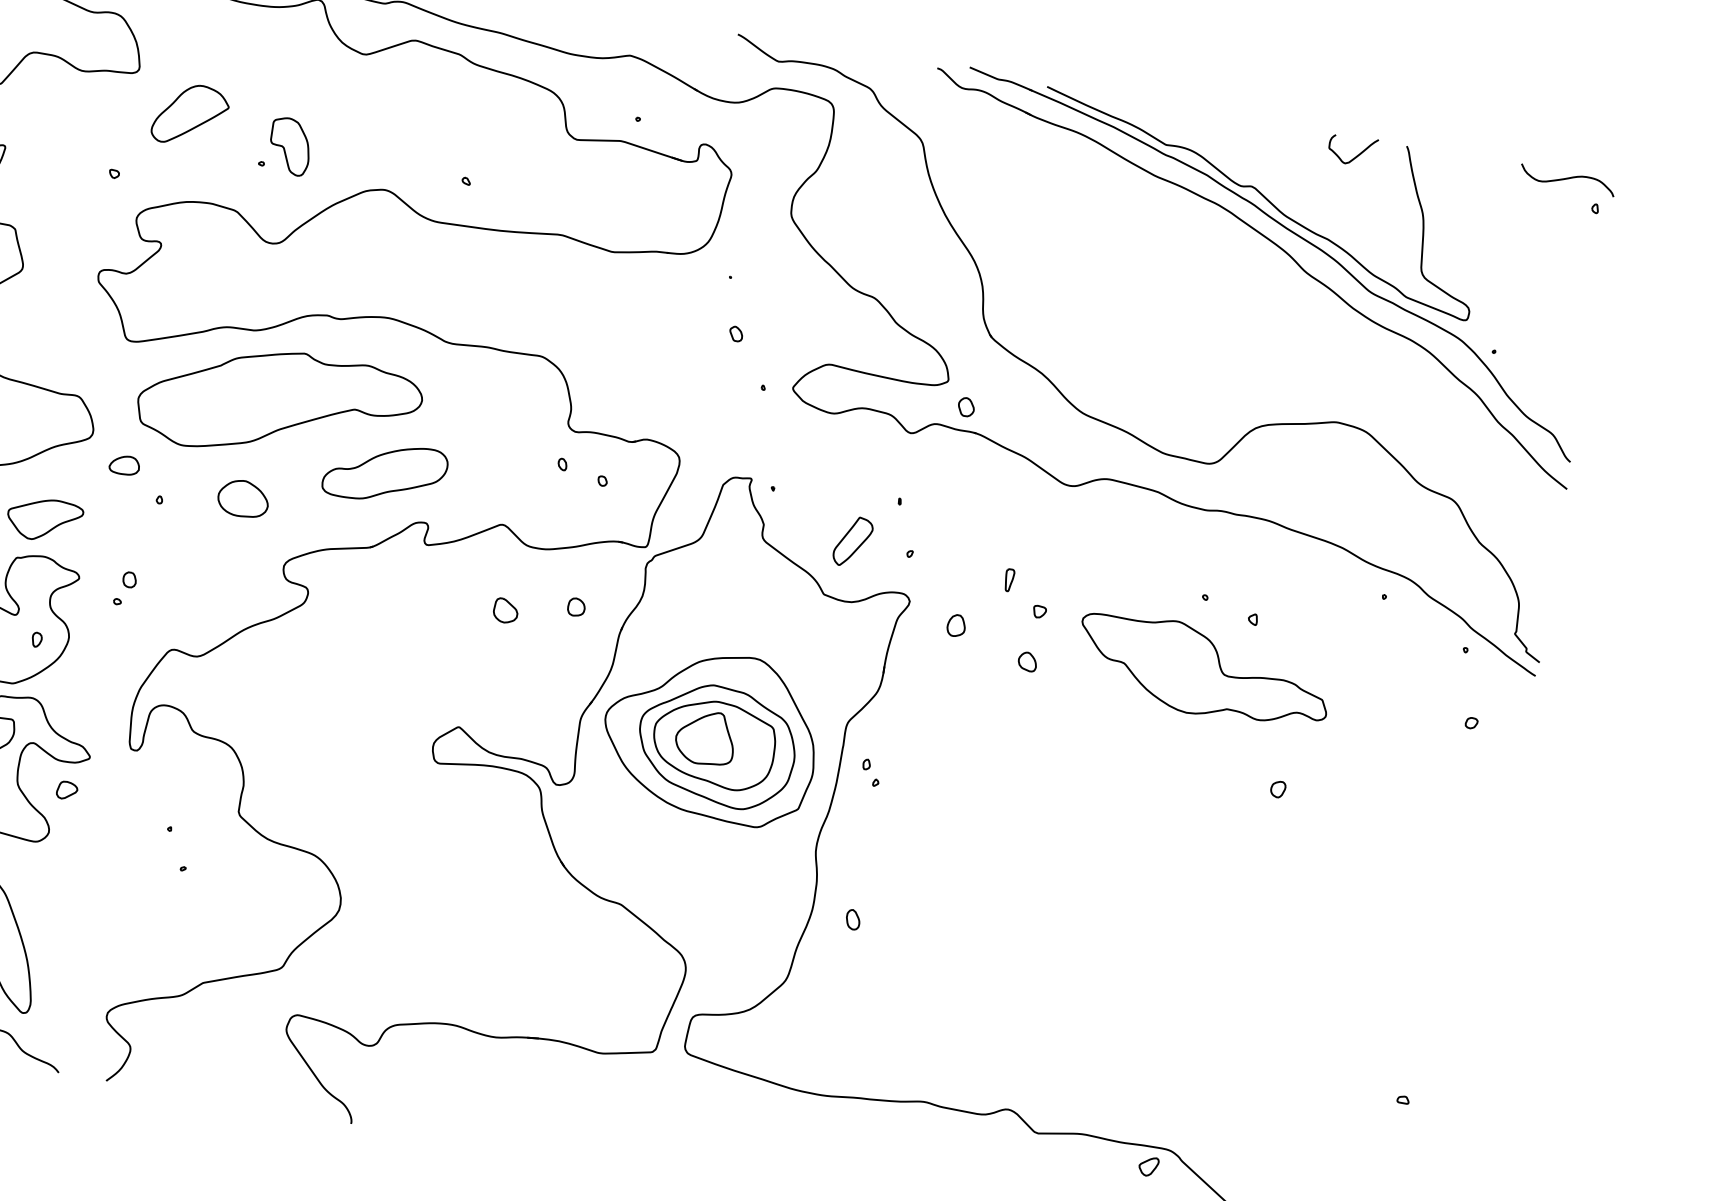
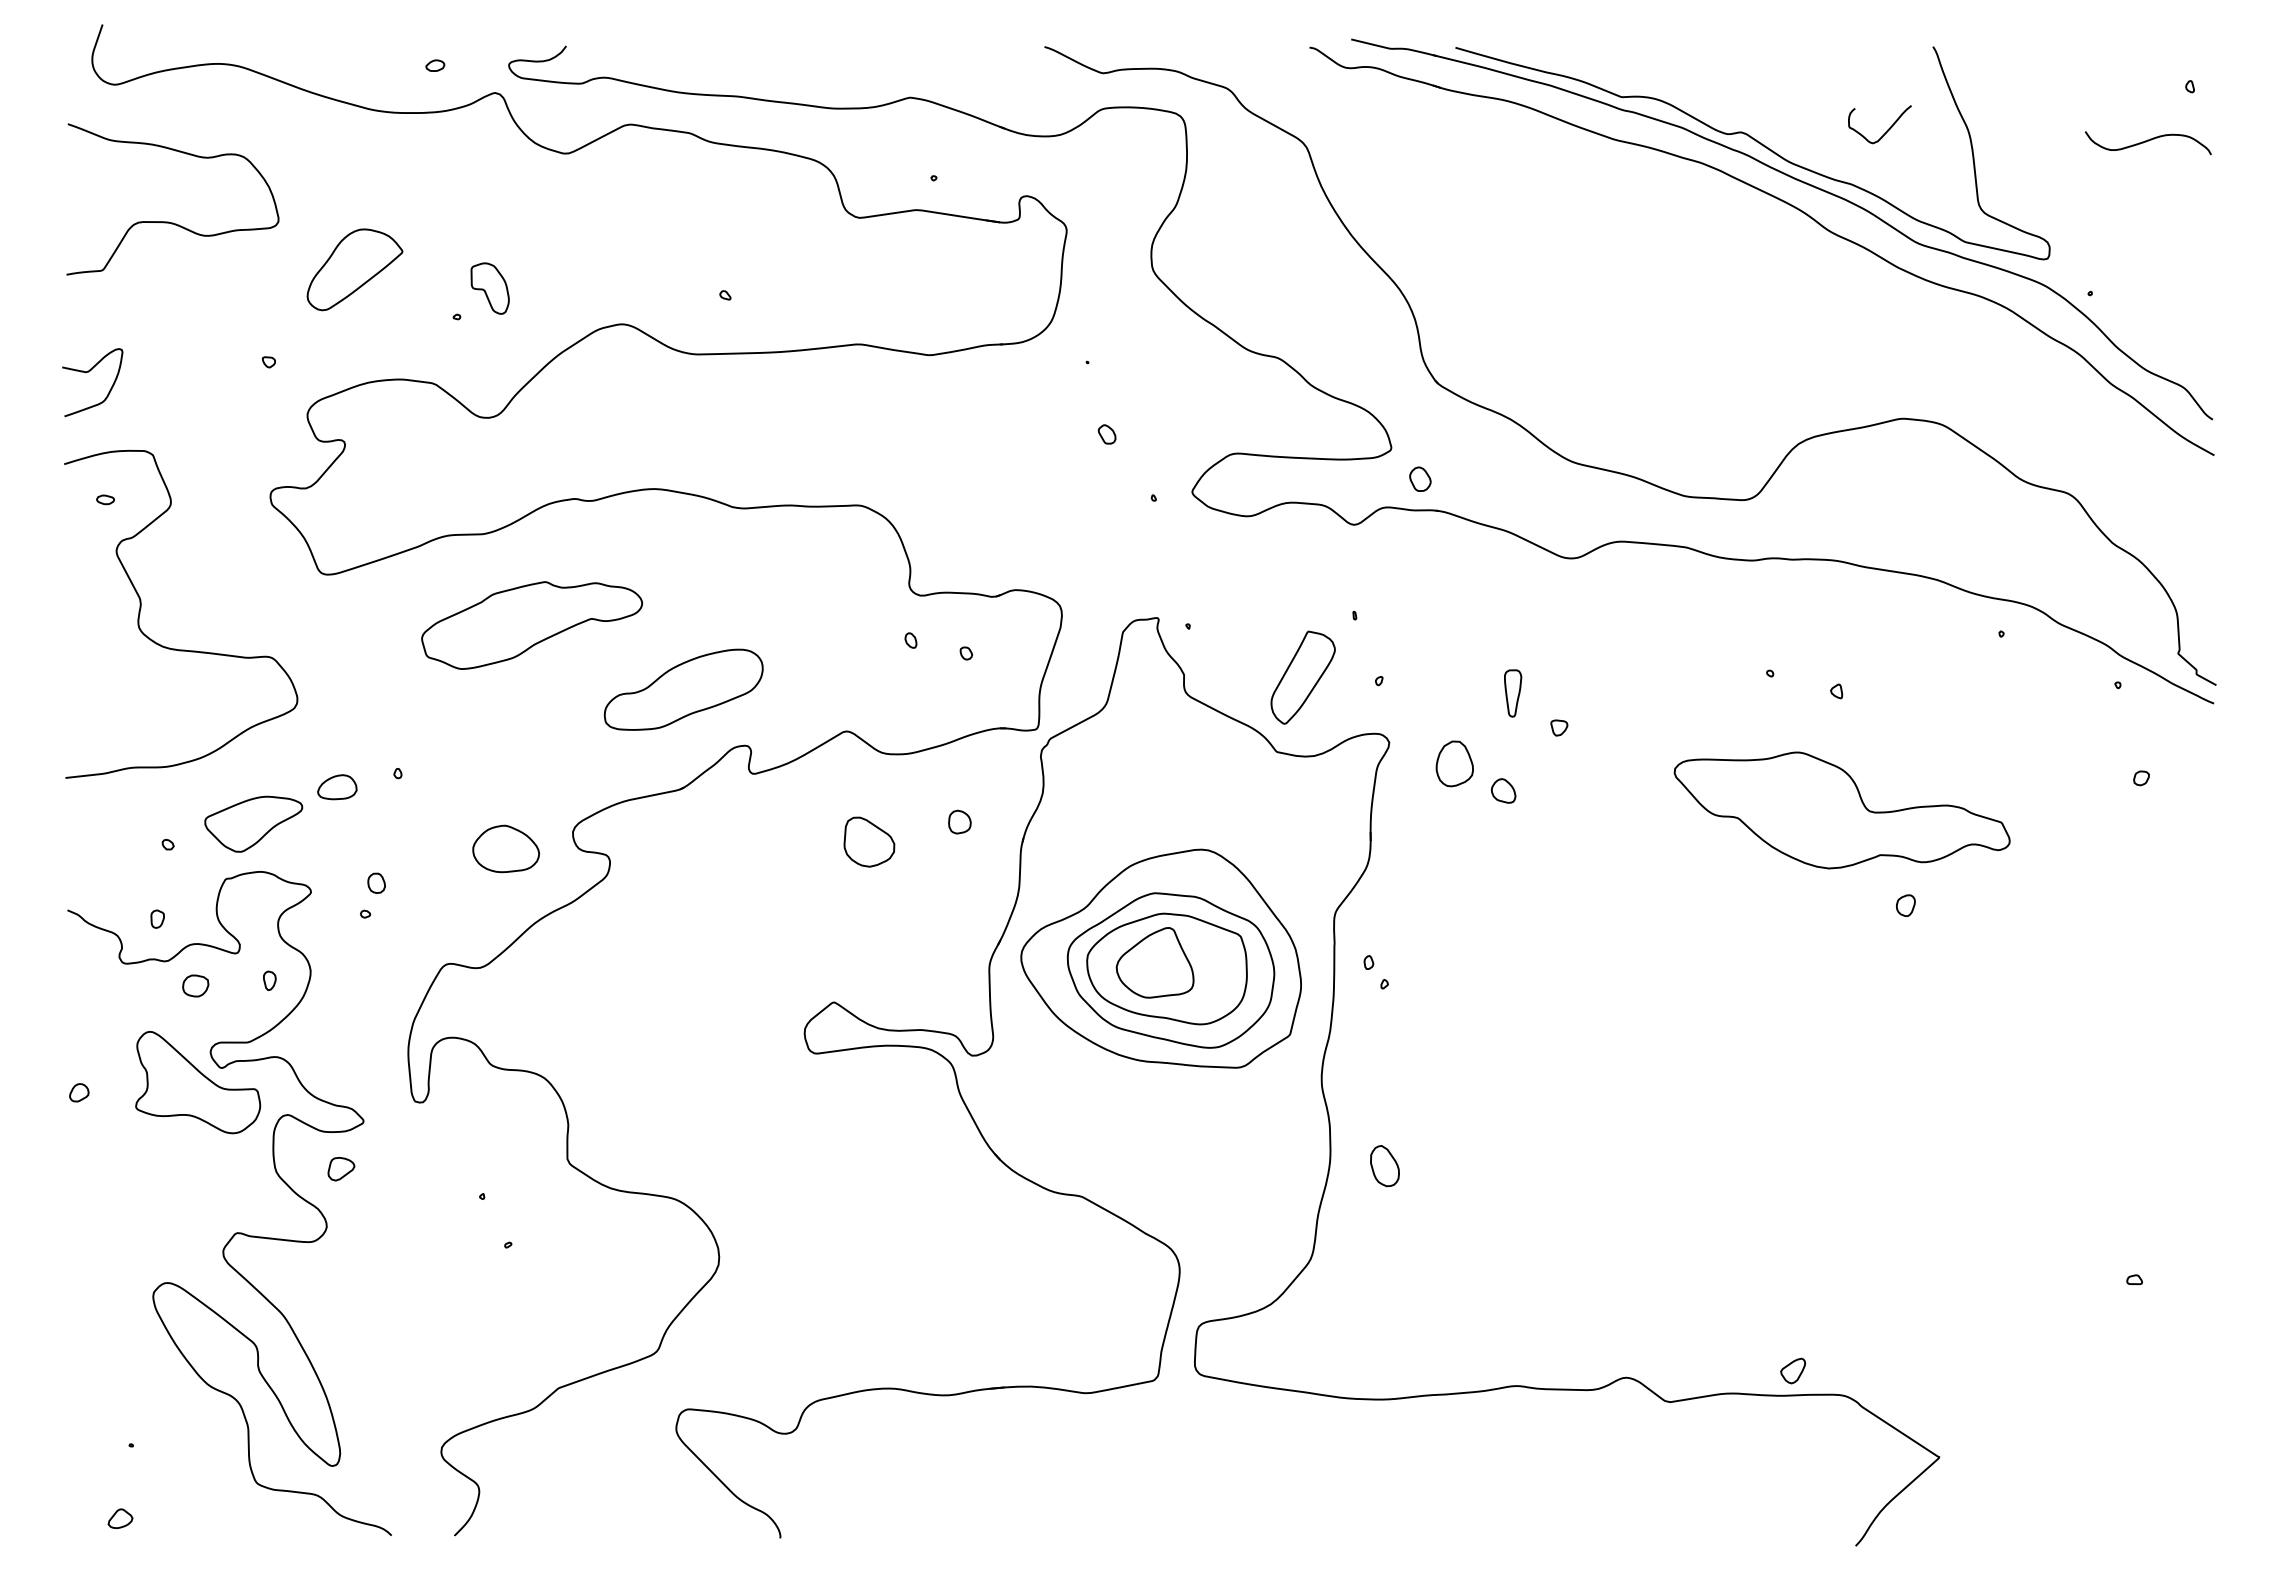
part: (289, 146) -> (489, 288), size x0.7
curve: (1356, 155) -> (1886, 130), moved
curve: (1566, 179) -> (2146, 142), moved
part: (278, 405) -> (531, 625), size x0.6
part: (124, 465) -> (337, 787), moved
part: (243, 498) -> (506, 848), moved
part: (852, 541) -> (1302, 677), size x1.4
part: (1009, 580) -> (1513, 693), size x1.6
part: (506, 610) -> (869, 841), size x1.6
part: (956, 625) -> (1454, 763), size x1.6
part: (1027, 661) -> (1503, 790), moved
part: (1203, 670) -> (1841, 810), moved
part: (852, 919) -> (1384, 1165), size x1.6
part: (1148, 1166) -> (1792, 1370), moved

